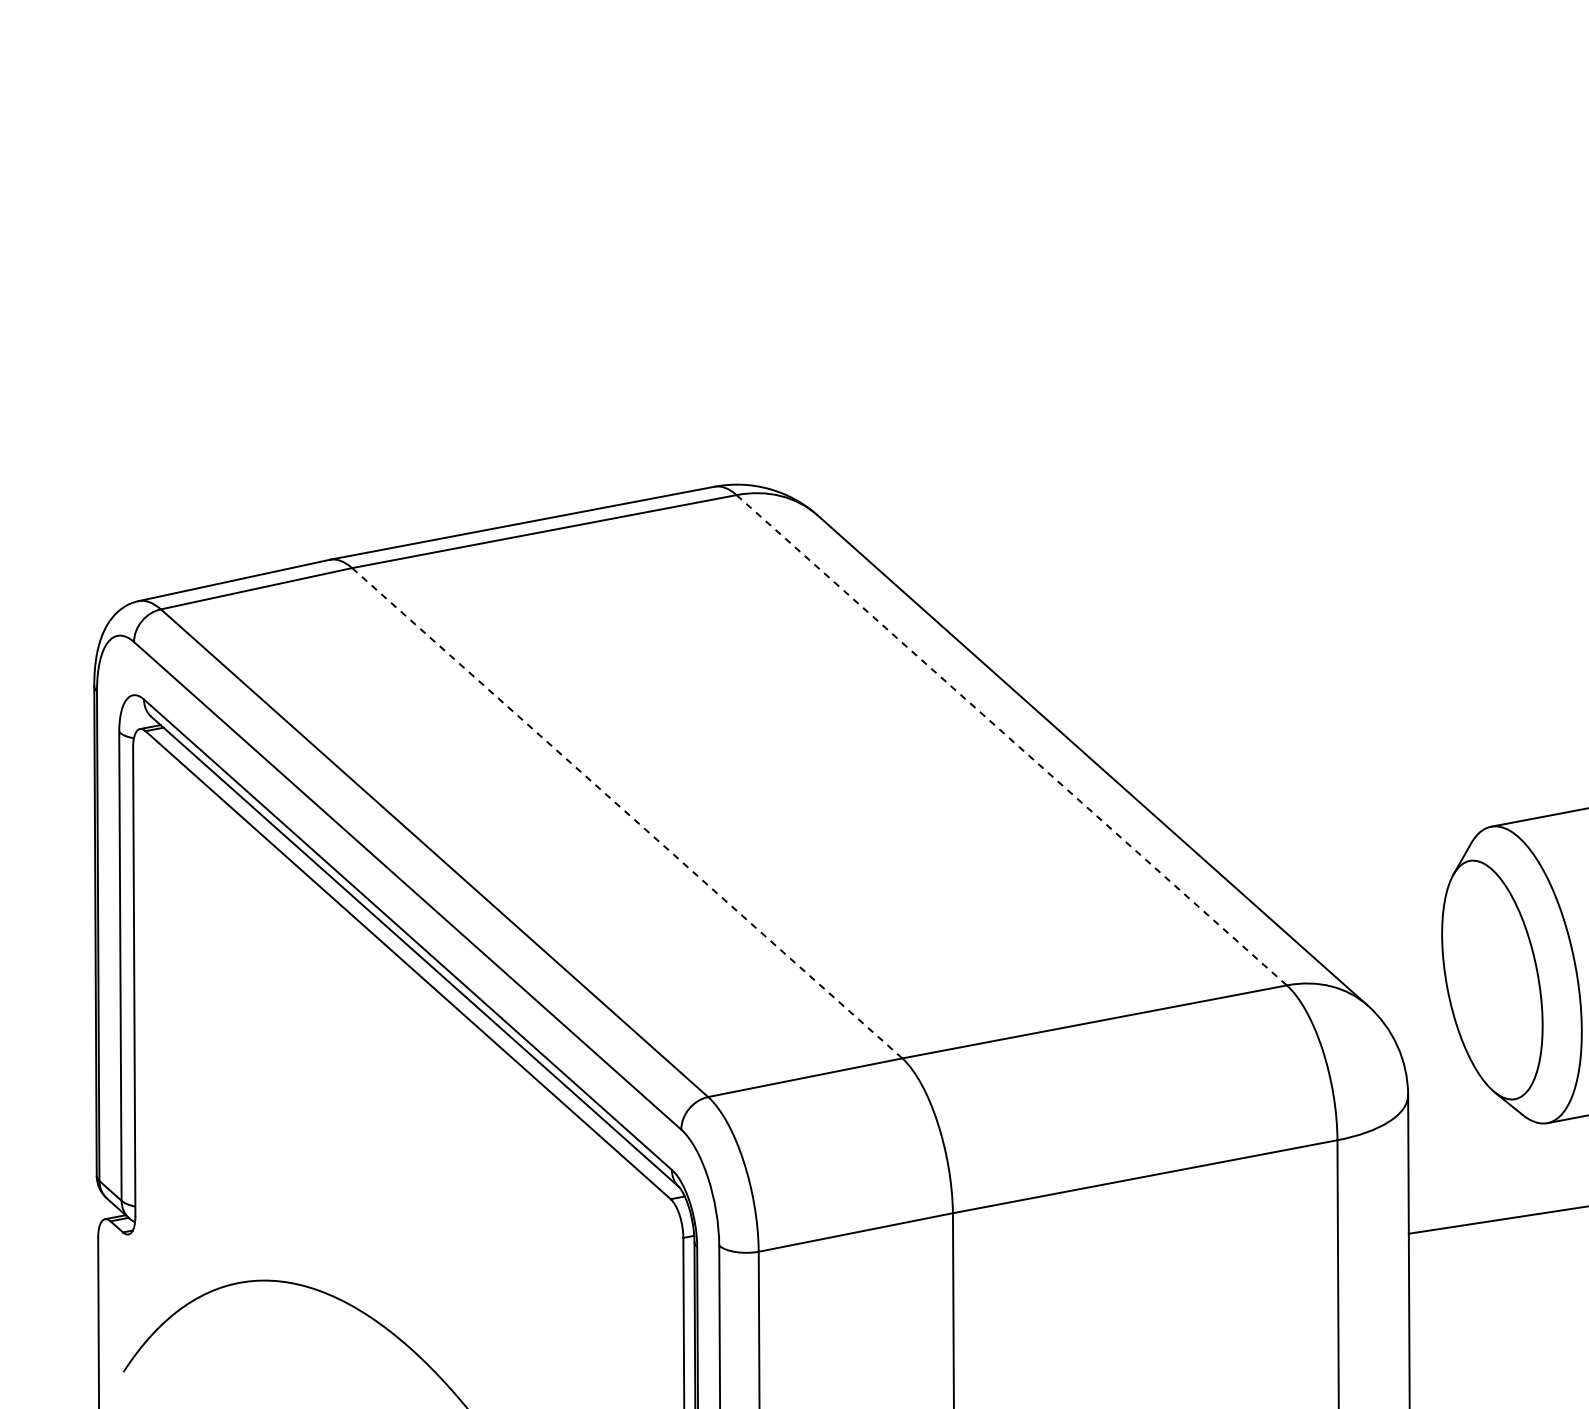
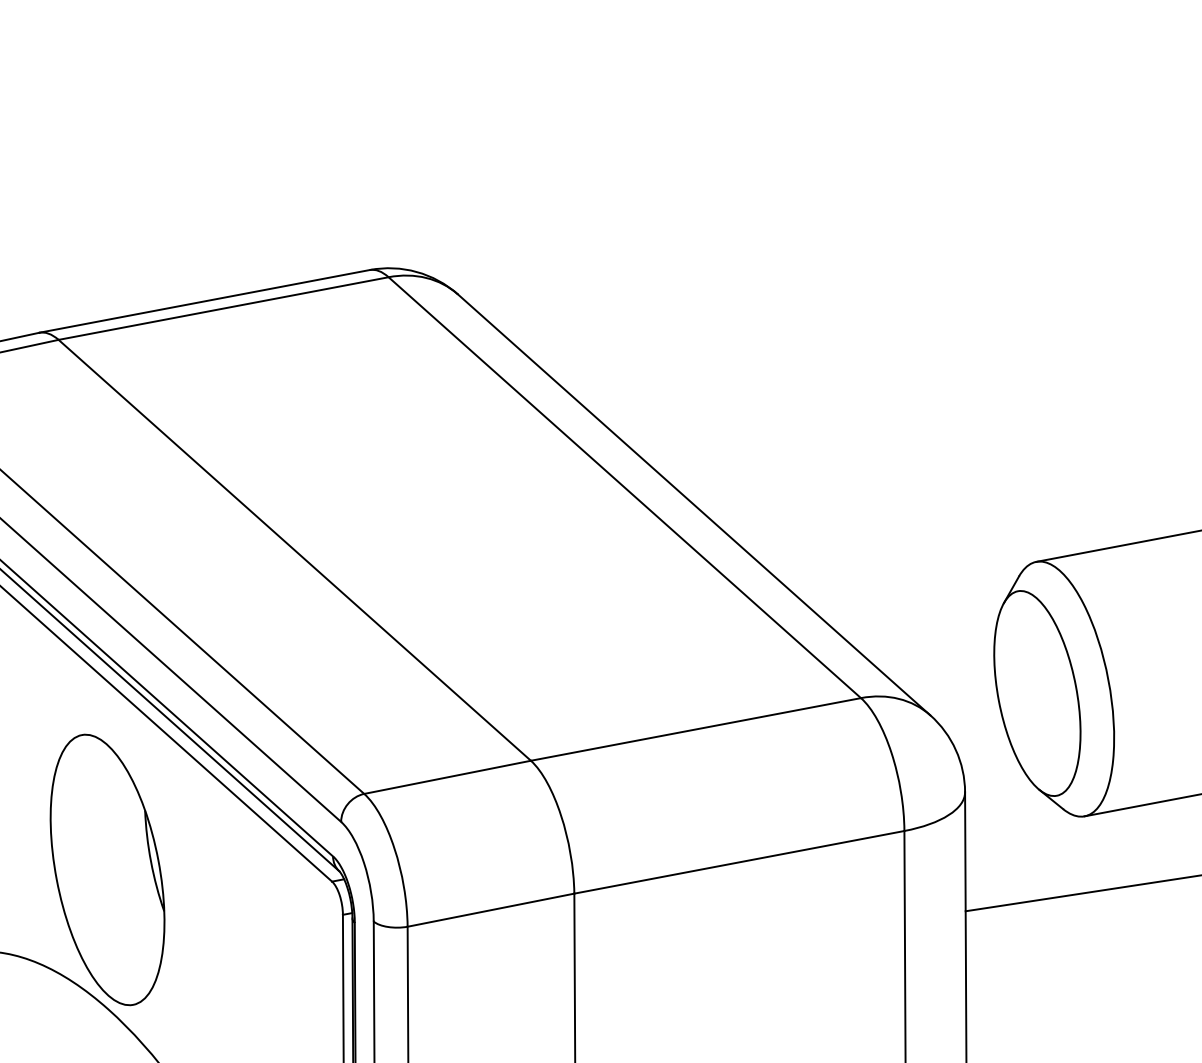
line: (1011, 740) -> (624, 487), dashed -> solid
line: (626, 812) -> (294, 549), dashed -> solid
part: (409, 1185) -> (107, 869), added

